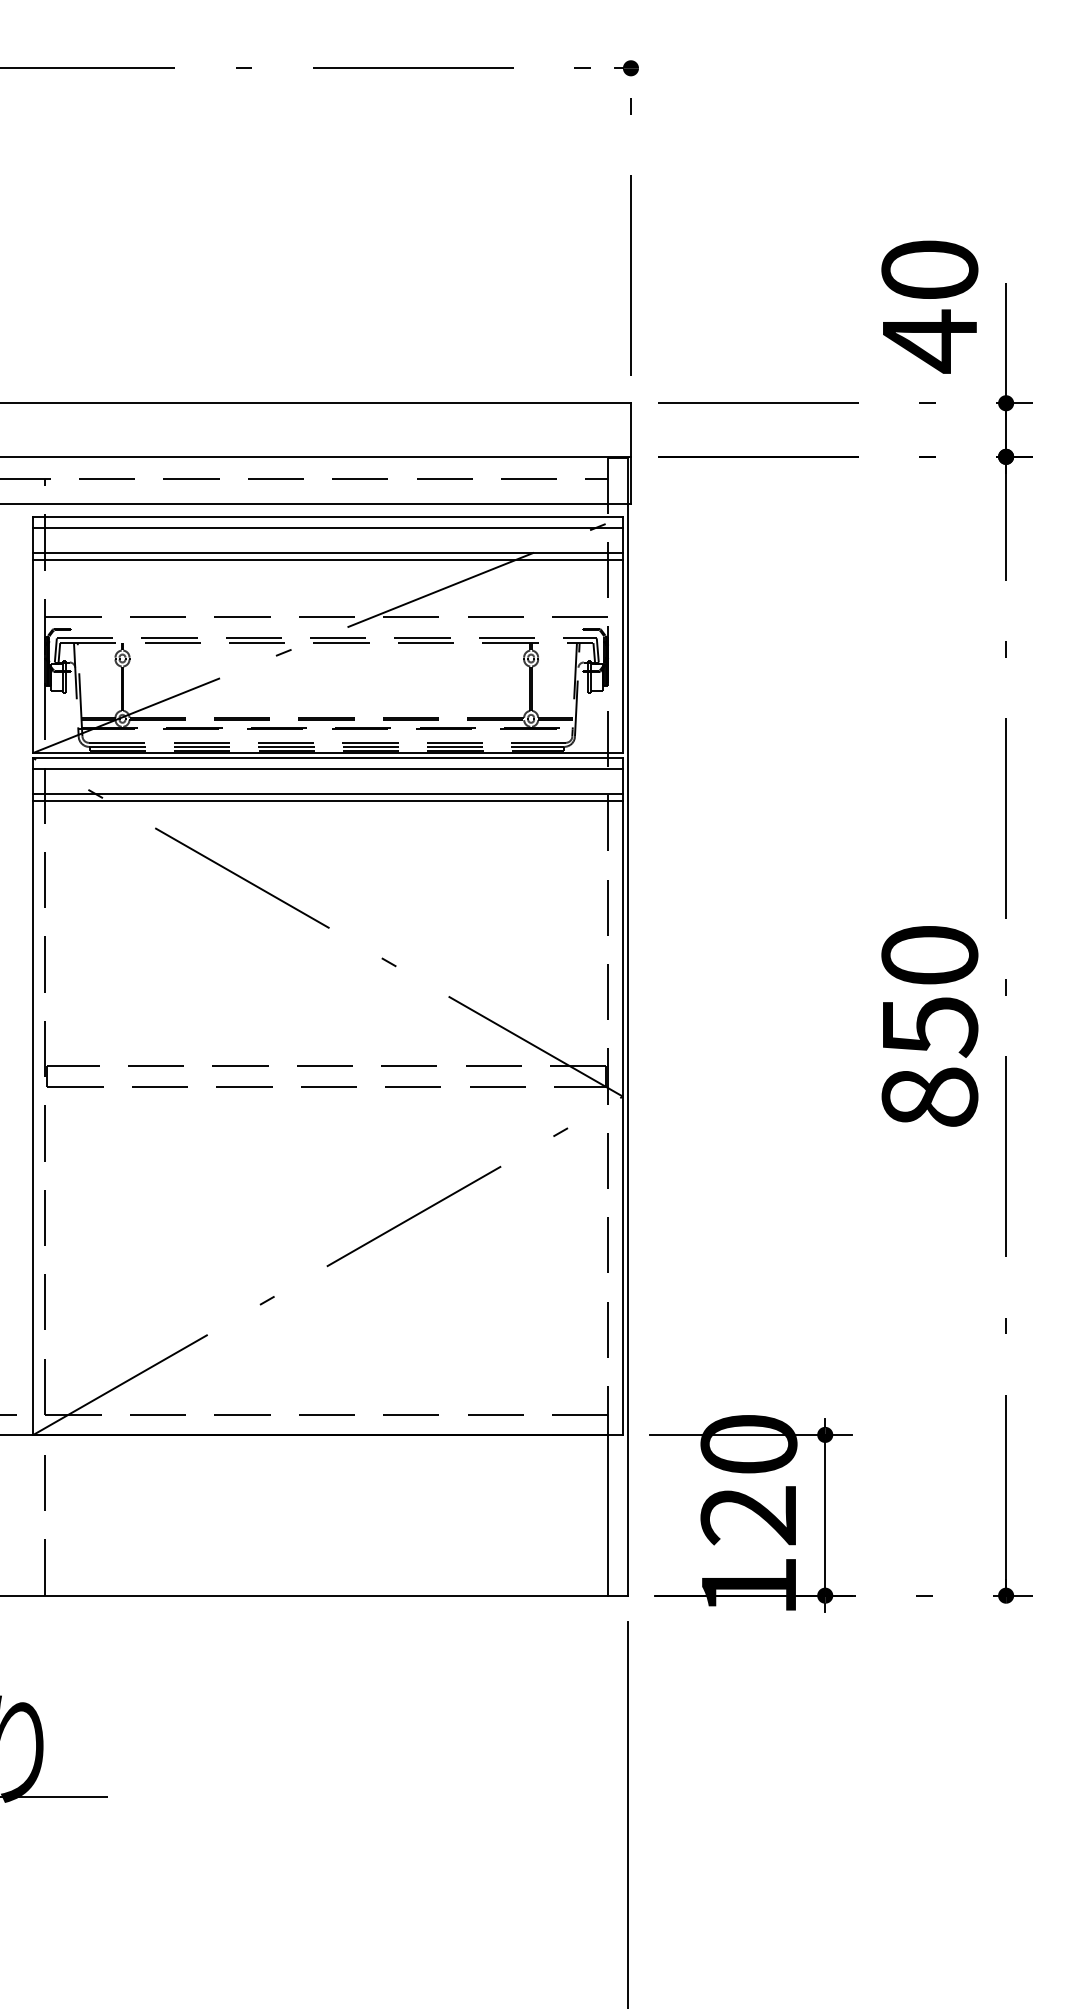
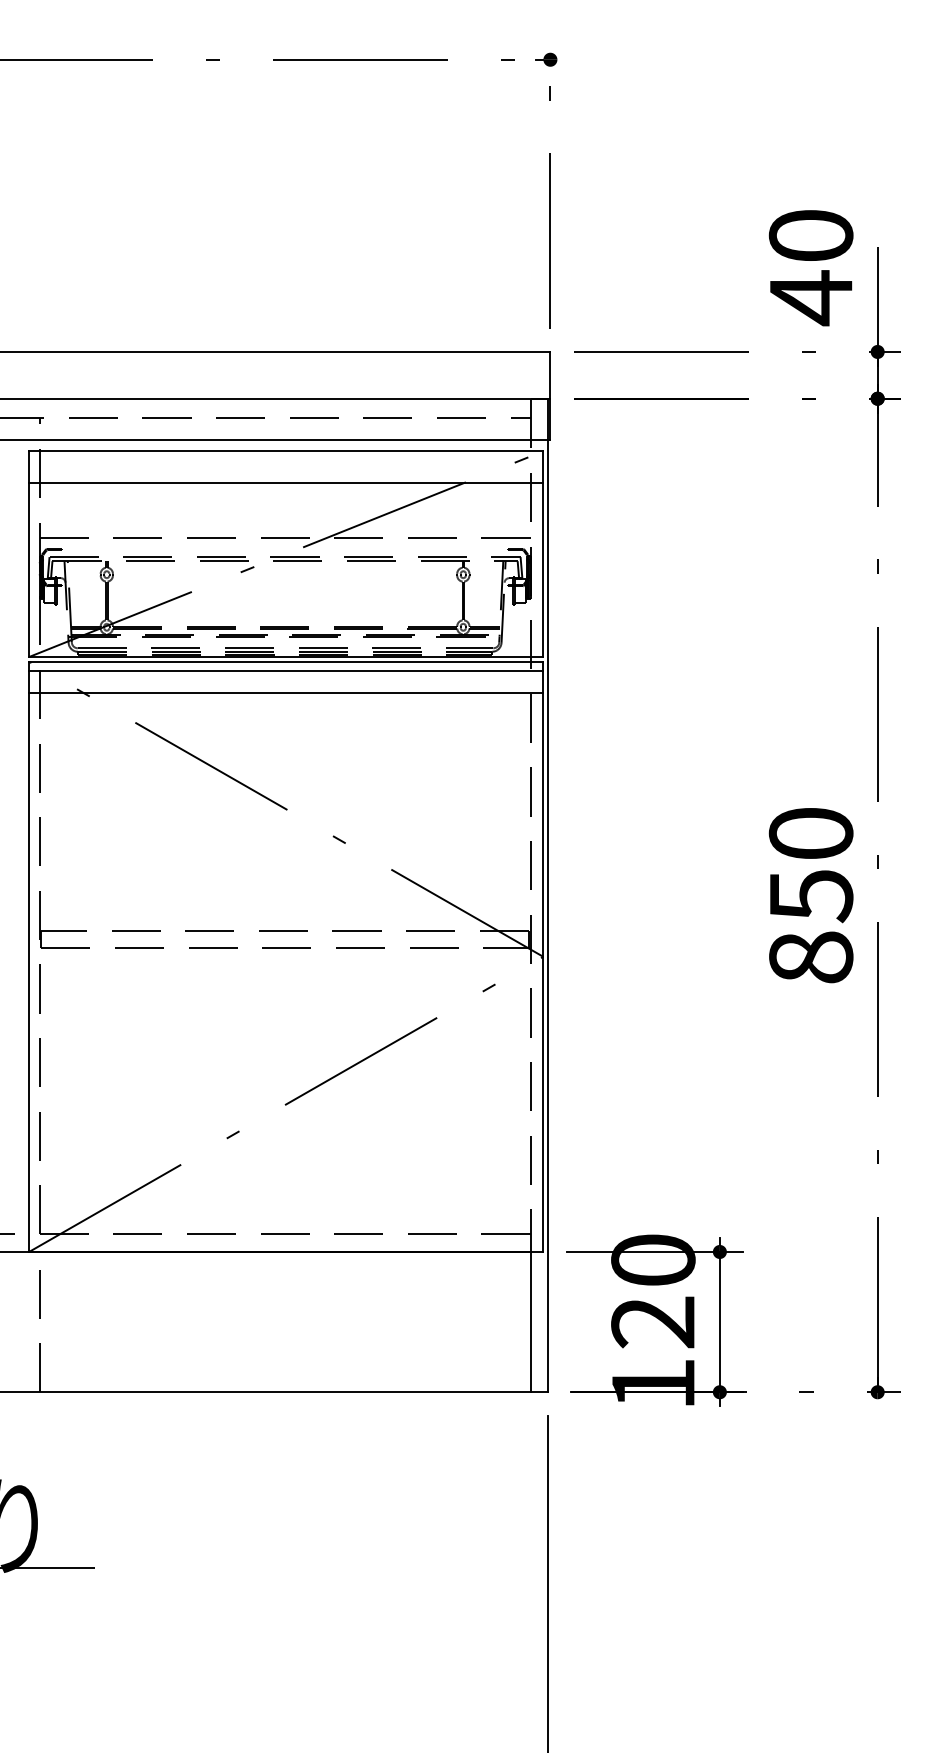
line: (327, 527) -> (285, 460), removed
line: (327, 560) -> (285, 489), removed
line: (327, 801) -> (285, 699), removed

